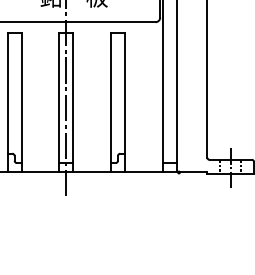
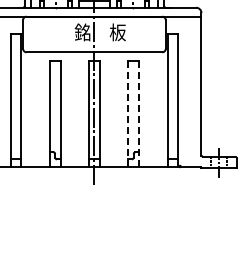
line: (111, 102) -> (128, 113), solid -> dashed
line: (125, 102) -> (139, 113), solid -> dashed

